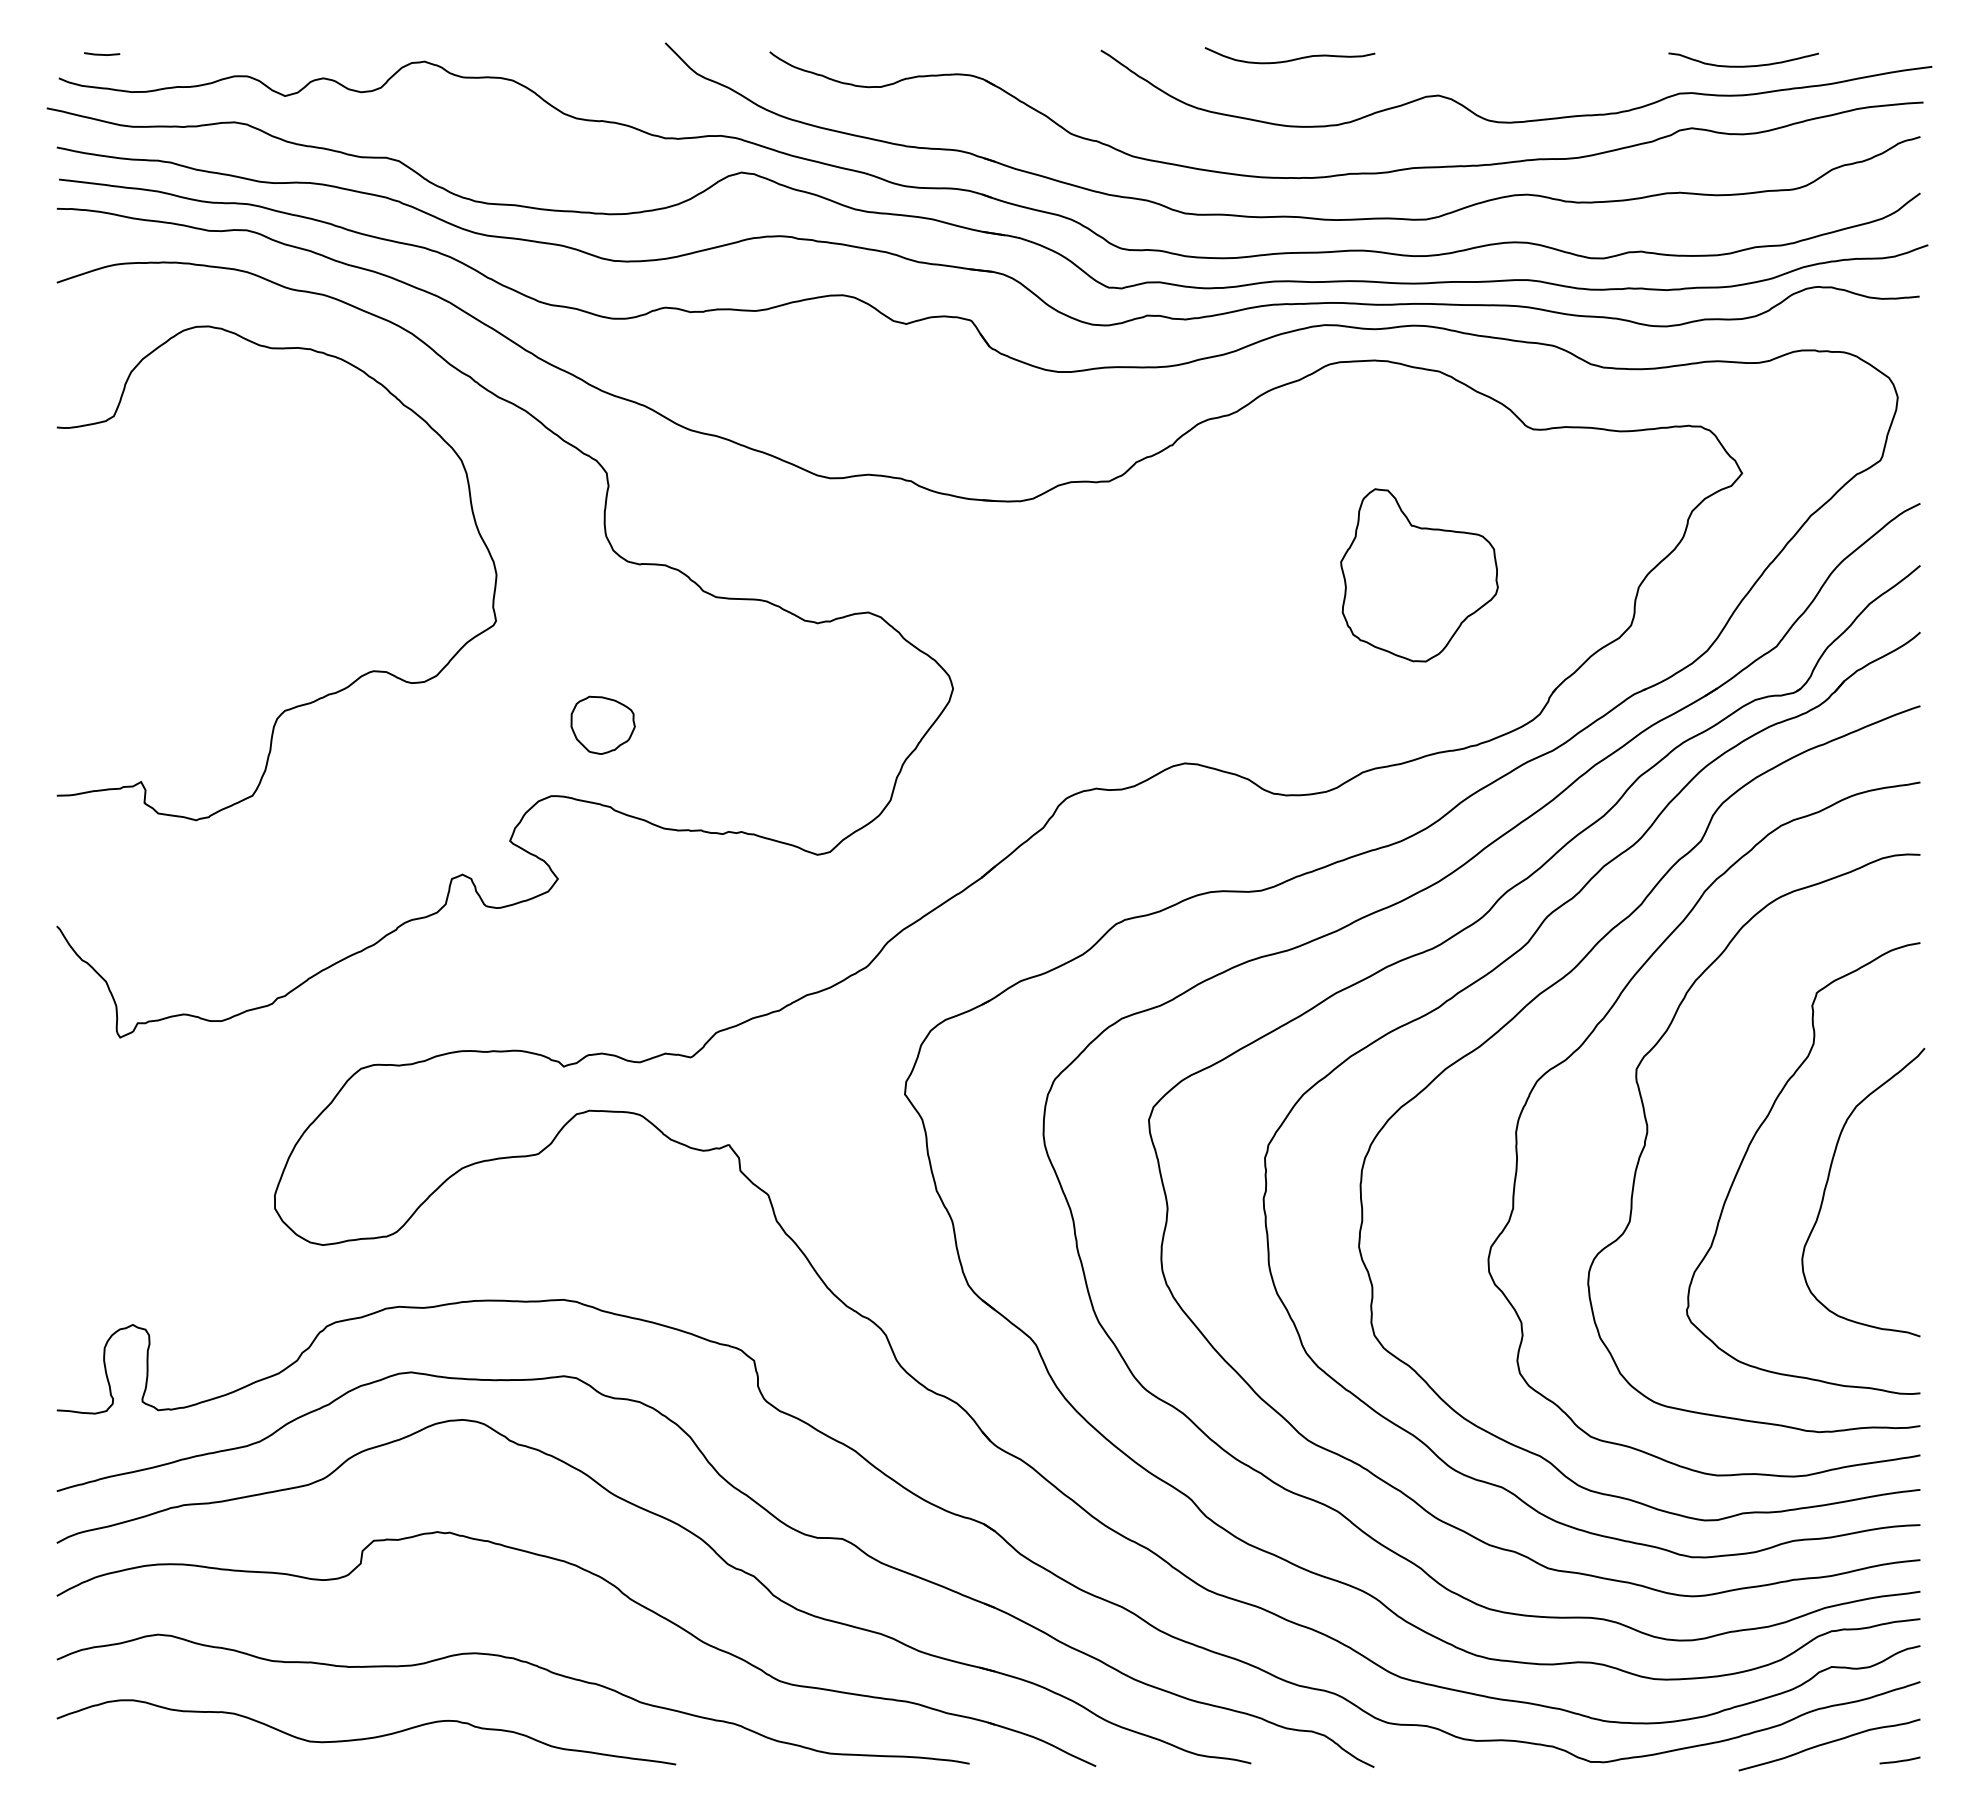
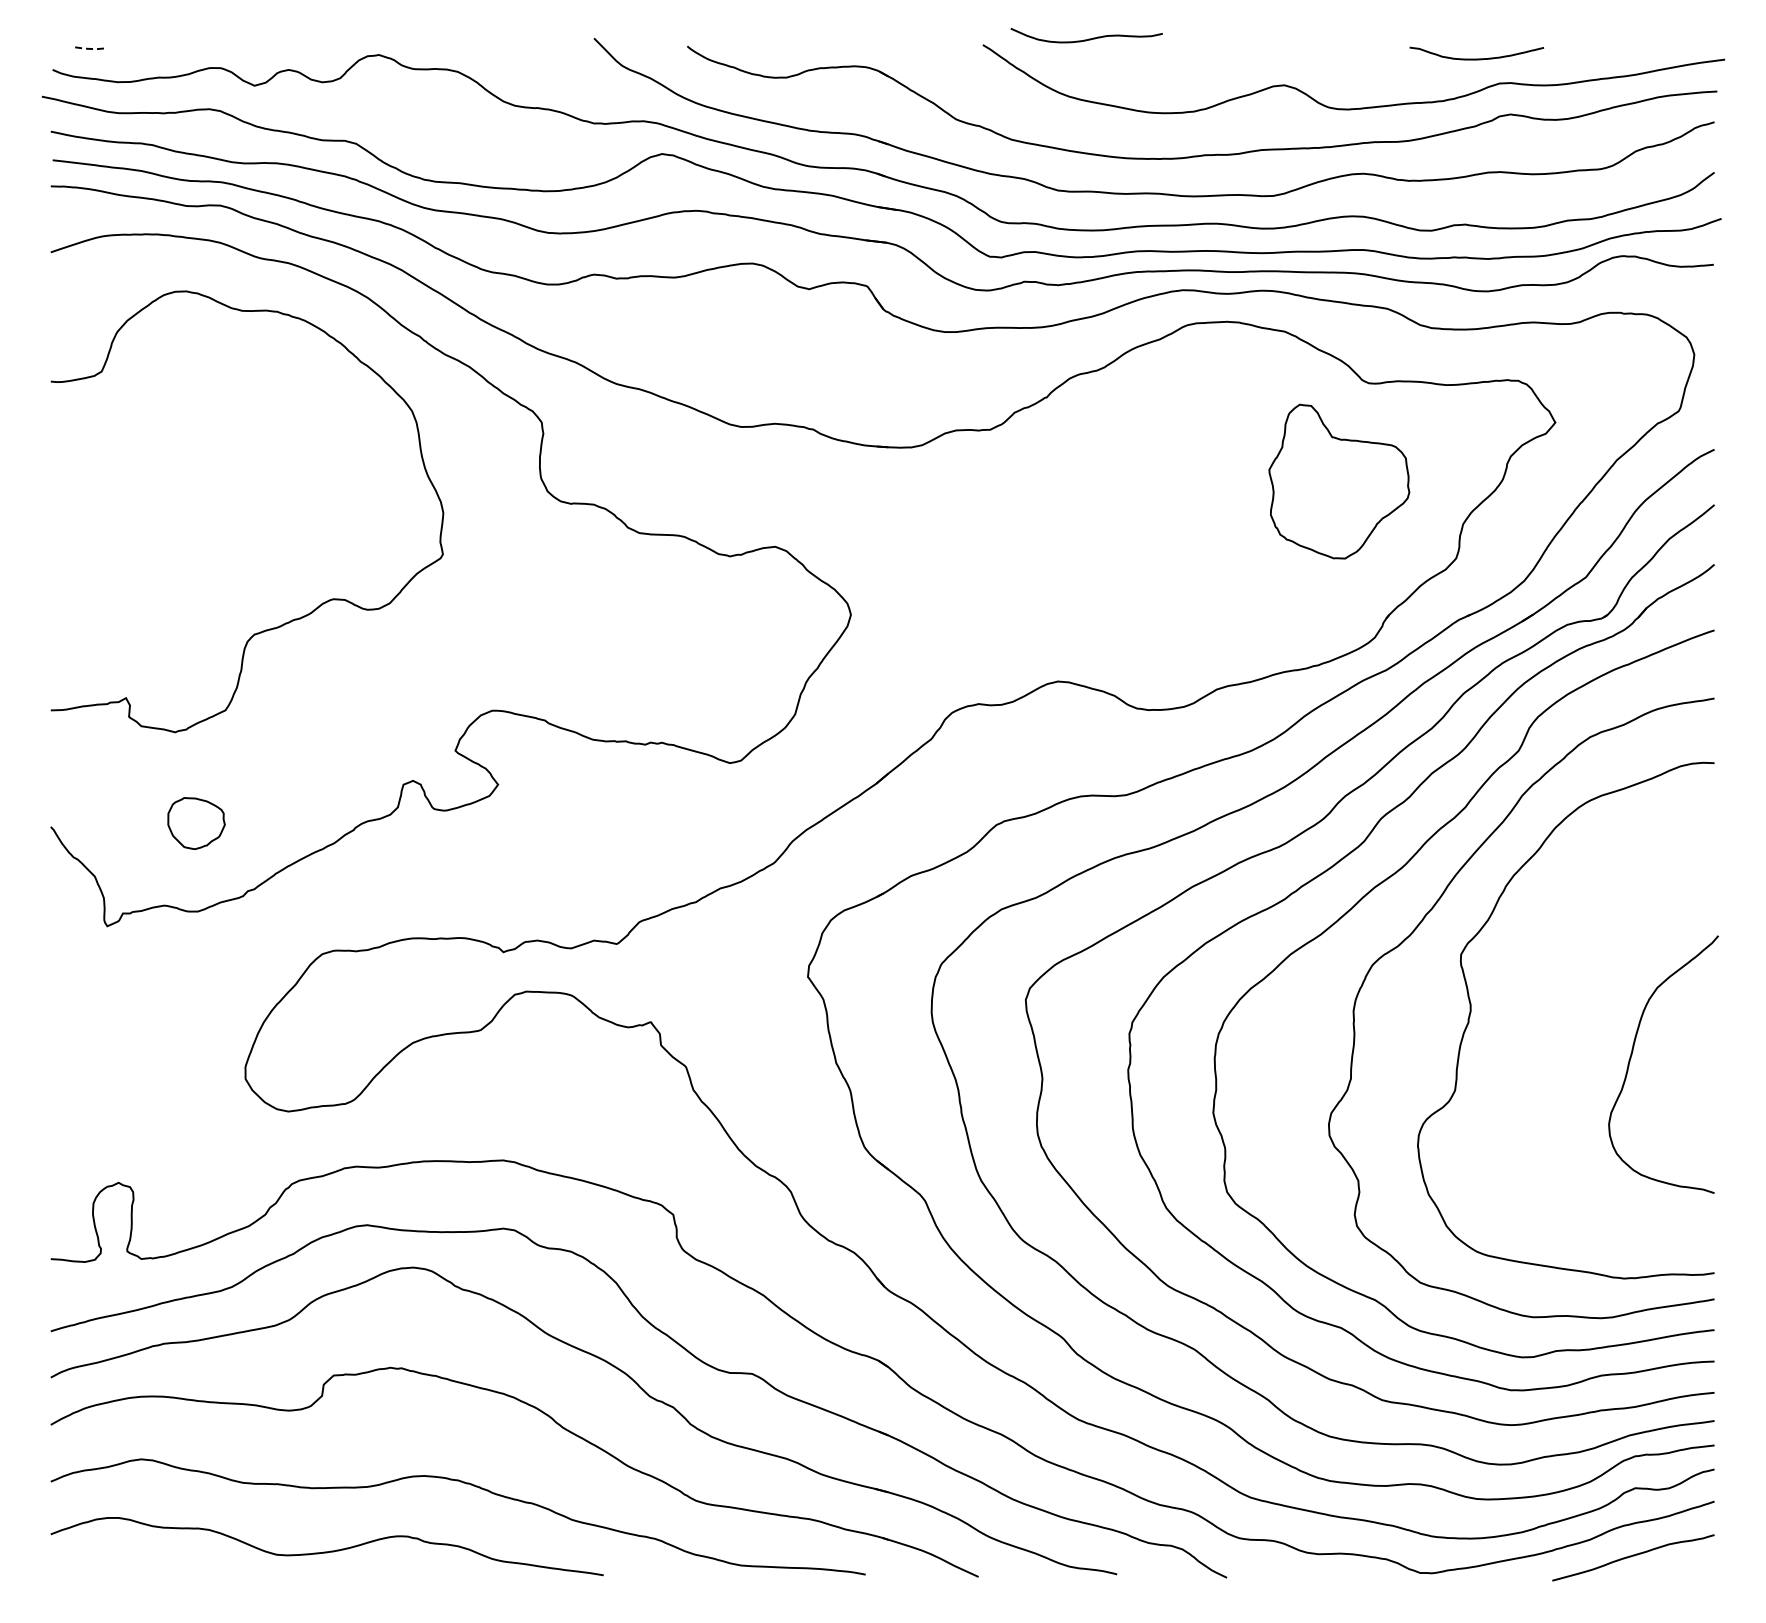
line: (102, 54) -> (91, 48), solid -> dashed
curve: (1291, 58) -> (1088, 38), moved
curve: (1743, 65) -> (1476, 58), moved
part: (1419, 575) -> (1339, 481), moved
part: (603, 725) -> (196, 823), moved
curve: (1748, 1149) -> (1561, 1026), removed
line: (1900, 1760) -> (1696, 1571), removed

